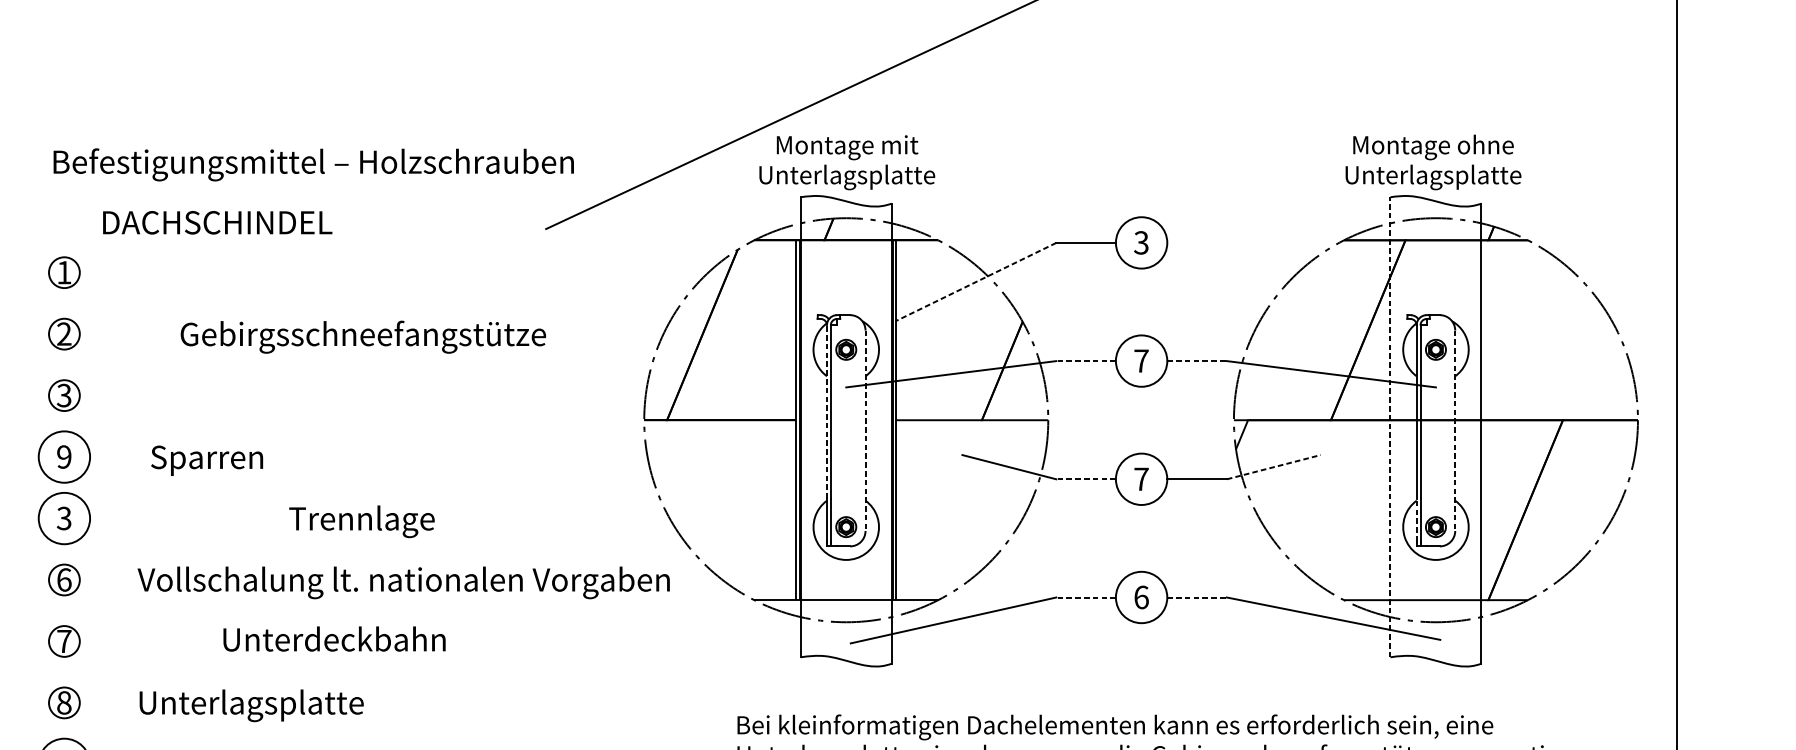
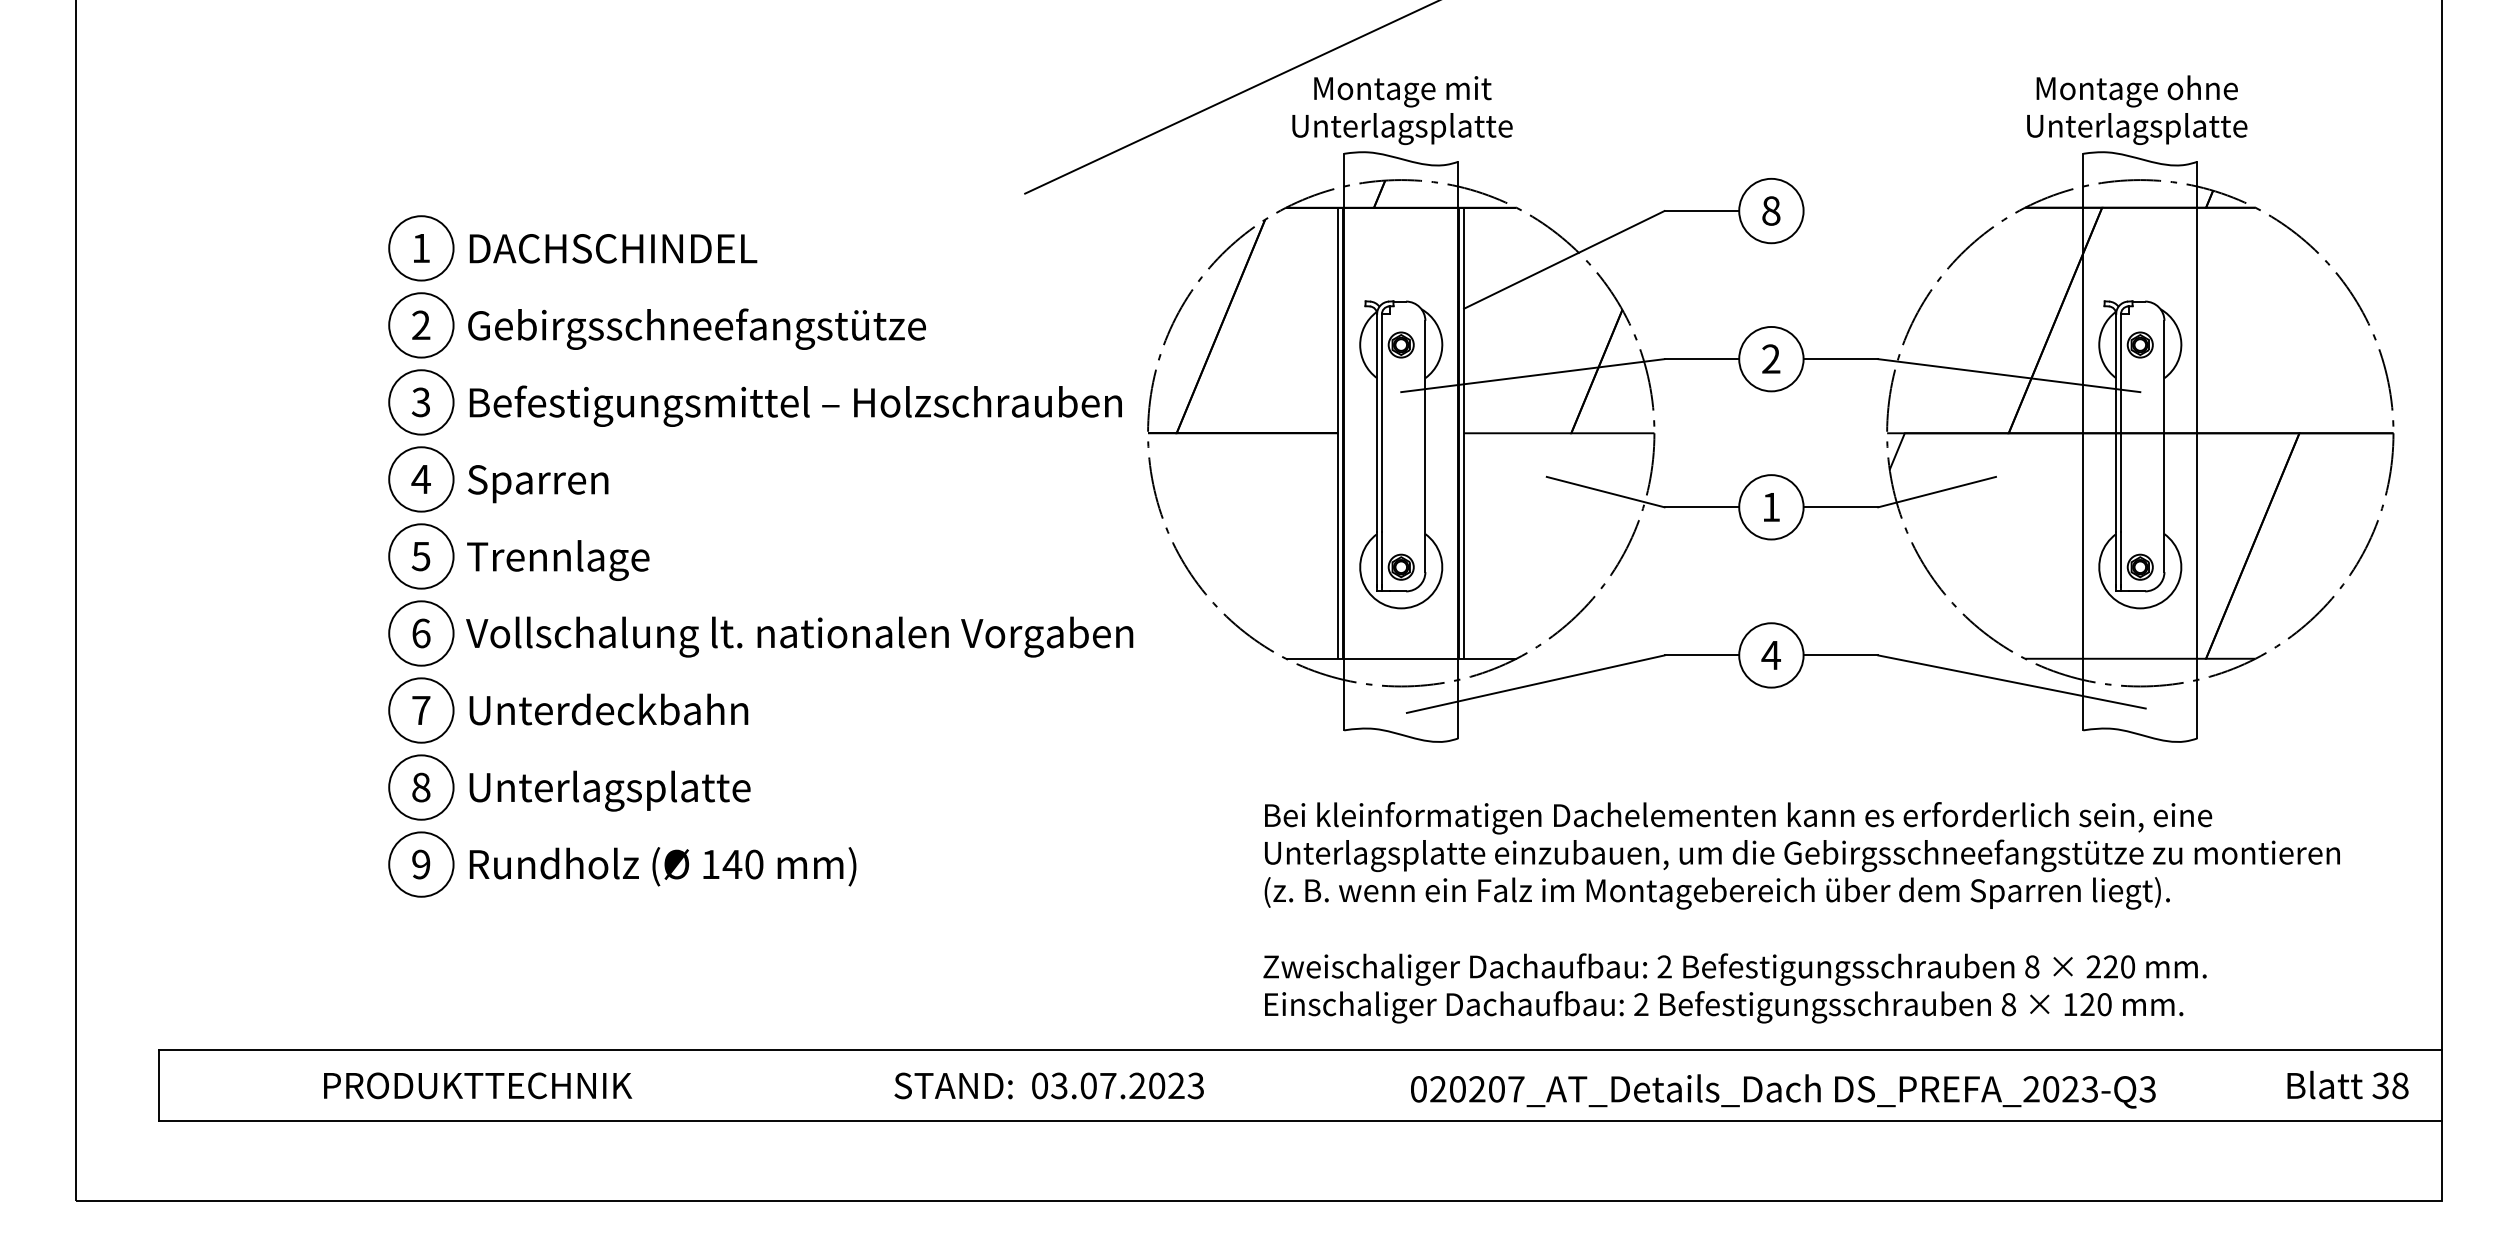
text: (313, 164) -> (795, 405), moved
text: (217, 222) -> (613, 248), moved
text: (1141, 242) -> (1771, 210), 3 -> 8
circle: (64, 272) -> (421, 248), size x1.67
line: (976, 281) -> (1564, 259), dashed -> solid
circle: (64, 334) -> (421, 325), size x1.67
text: (362, 336) -> (696, 328), moved
text: (1141, 360) -> (1771, 358), 7 -> 2
line: (1085, 361) -> (1701, 359), dashed -> solid
line: (1197, 361) -> (1841, 359), dashed -> solid
circle: (64, 395) -> (421, 402), size x1.67
line: (827, 411) -> (1377, 422), dashed -> solid
line: (1390, 426) -> (2083, 441), dashed -> solid
line: (865, 430) -> (1425, 446), dashed -> solid
line: (1455, 430) -> (2164, 446), dashed -> solid
text: (63, 457) -> (420, 479), 9 -> 4
text: (207, 461) -> (538, 484), moved
line: (1274, 467) -> (1937, 492), dashed -> solid
line: (1085, 479) -> (1701, 507), dashed -> solid
text: (1141, 479) -> (1771, 507), 7 -> 1
text: (64, 517) -> (421, 555), 3 -> 5
line: (1416, 520) -> (2116, 558), dashed -> solid
text: (362, 521) -> (558, 560), moved
circle: (64, 579) -> (421, 633), size x1.67
text: (403, 582) -> (799, 636), moved
line: (1085, 597) -> (1701, 655), dashed -> solid
text: (1140, 597) -> (1770, 655), 6 -> 4
line: (1197, 597) -> (1841, 655), dashed -> solid
text: (334, 639) -> (608, 709), moved
circle: (64, 641) -> (421, 710), size x1.67
circle: (64, 702) -> (421, 787), size x1.67
text: (251, 705) -> (609, 790), moved

